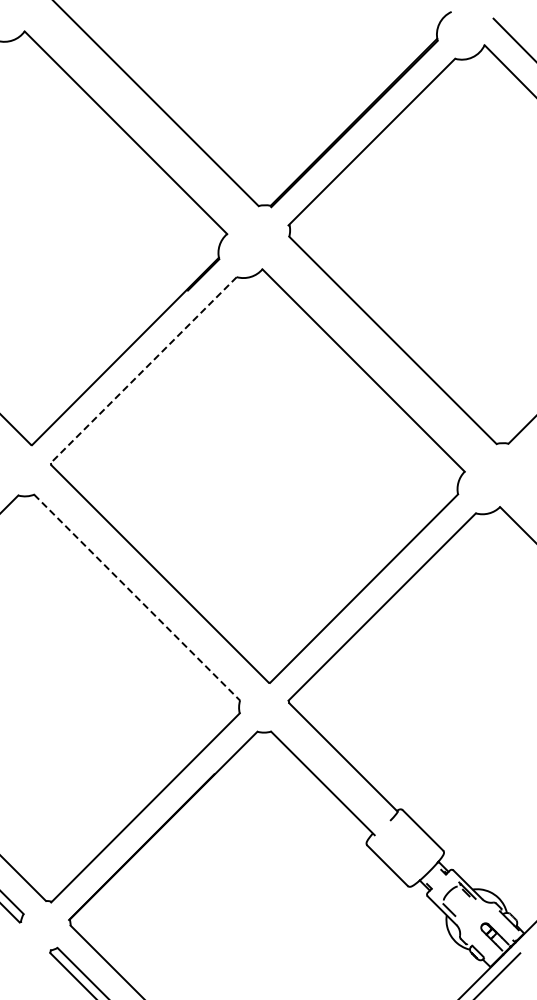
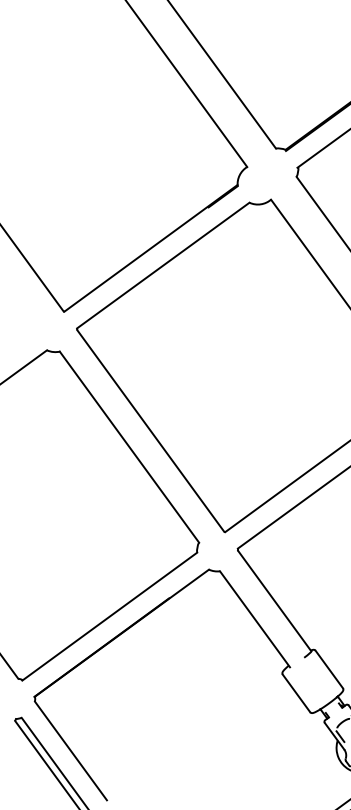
line: (143, 370) -> (163, 265), dashed -> solid
line: (137, 597) -> (129, 447), dashed -> solid

